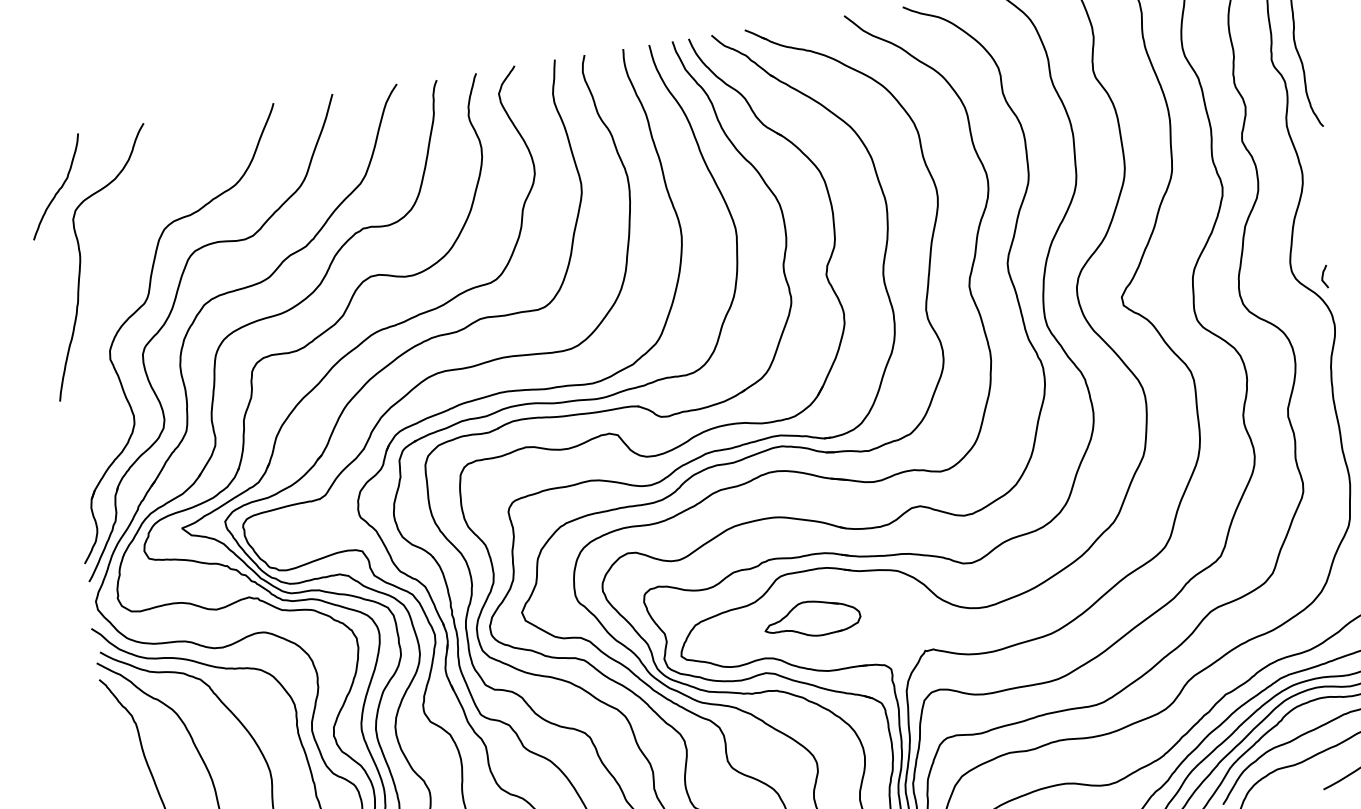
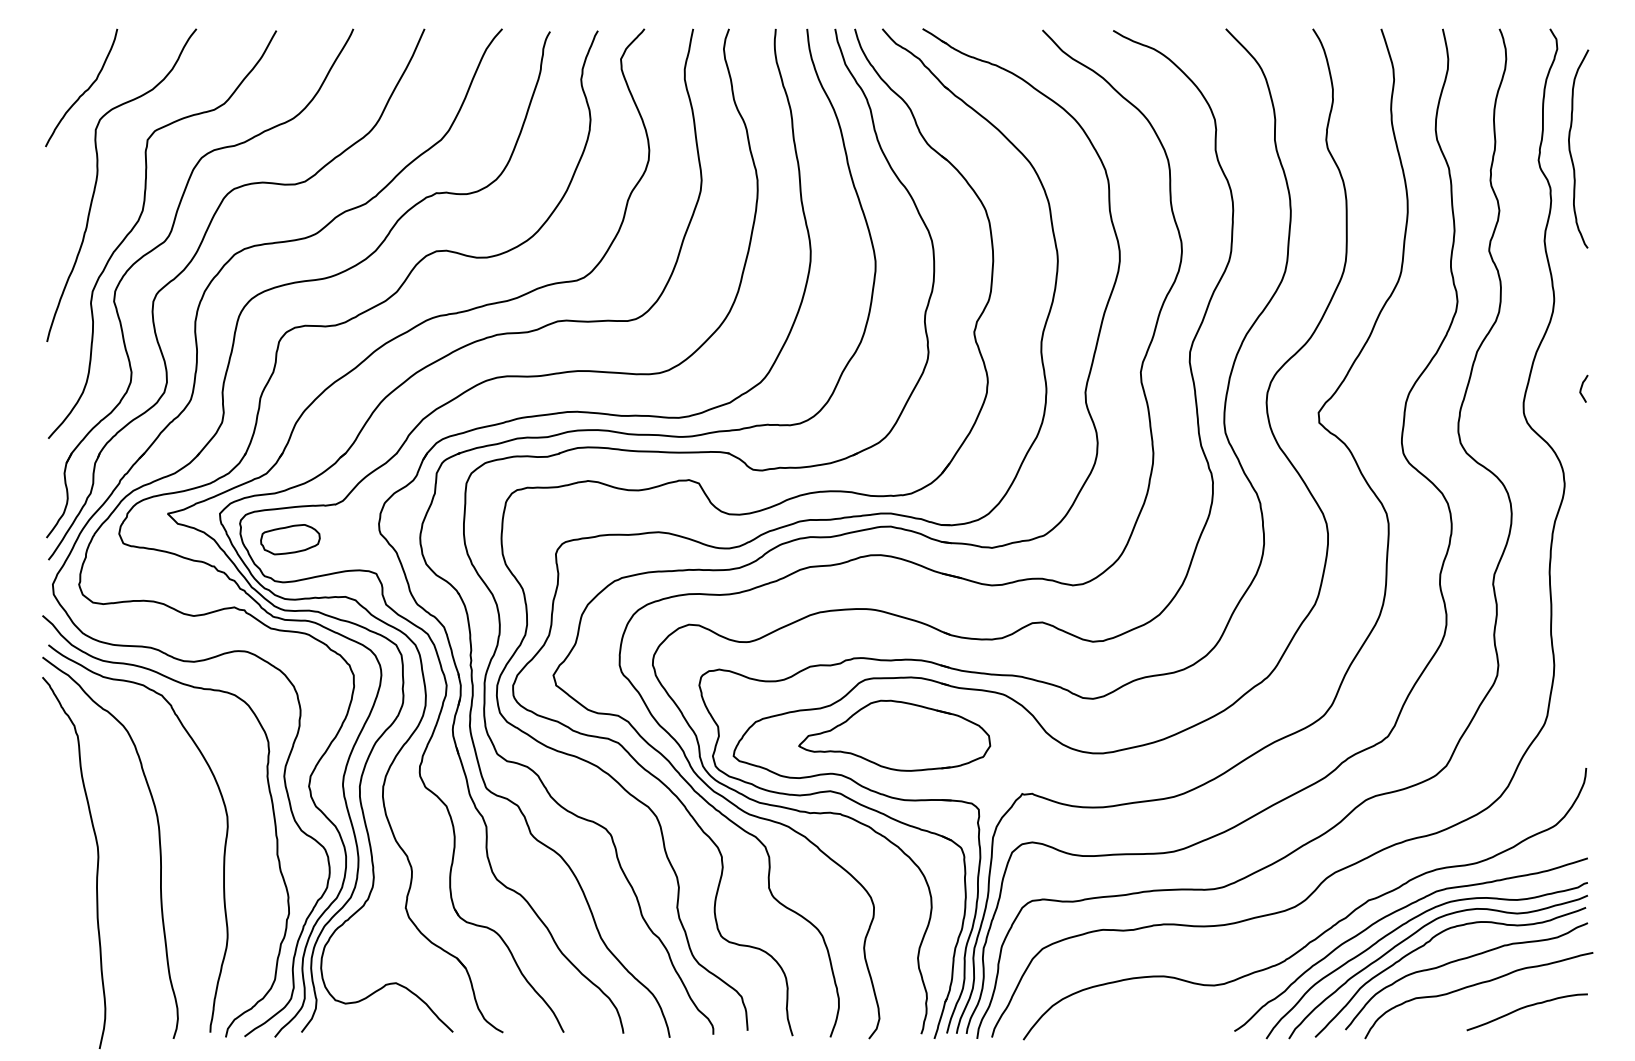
curve: (1323, 276) -> (1582, 388), moved
curve: (120, 290) -> (138, 222), added
part: (286, 533) -> (290, 539), added
part: (812, 618) -> (894, 735), size x1.67

